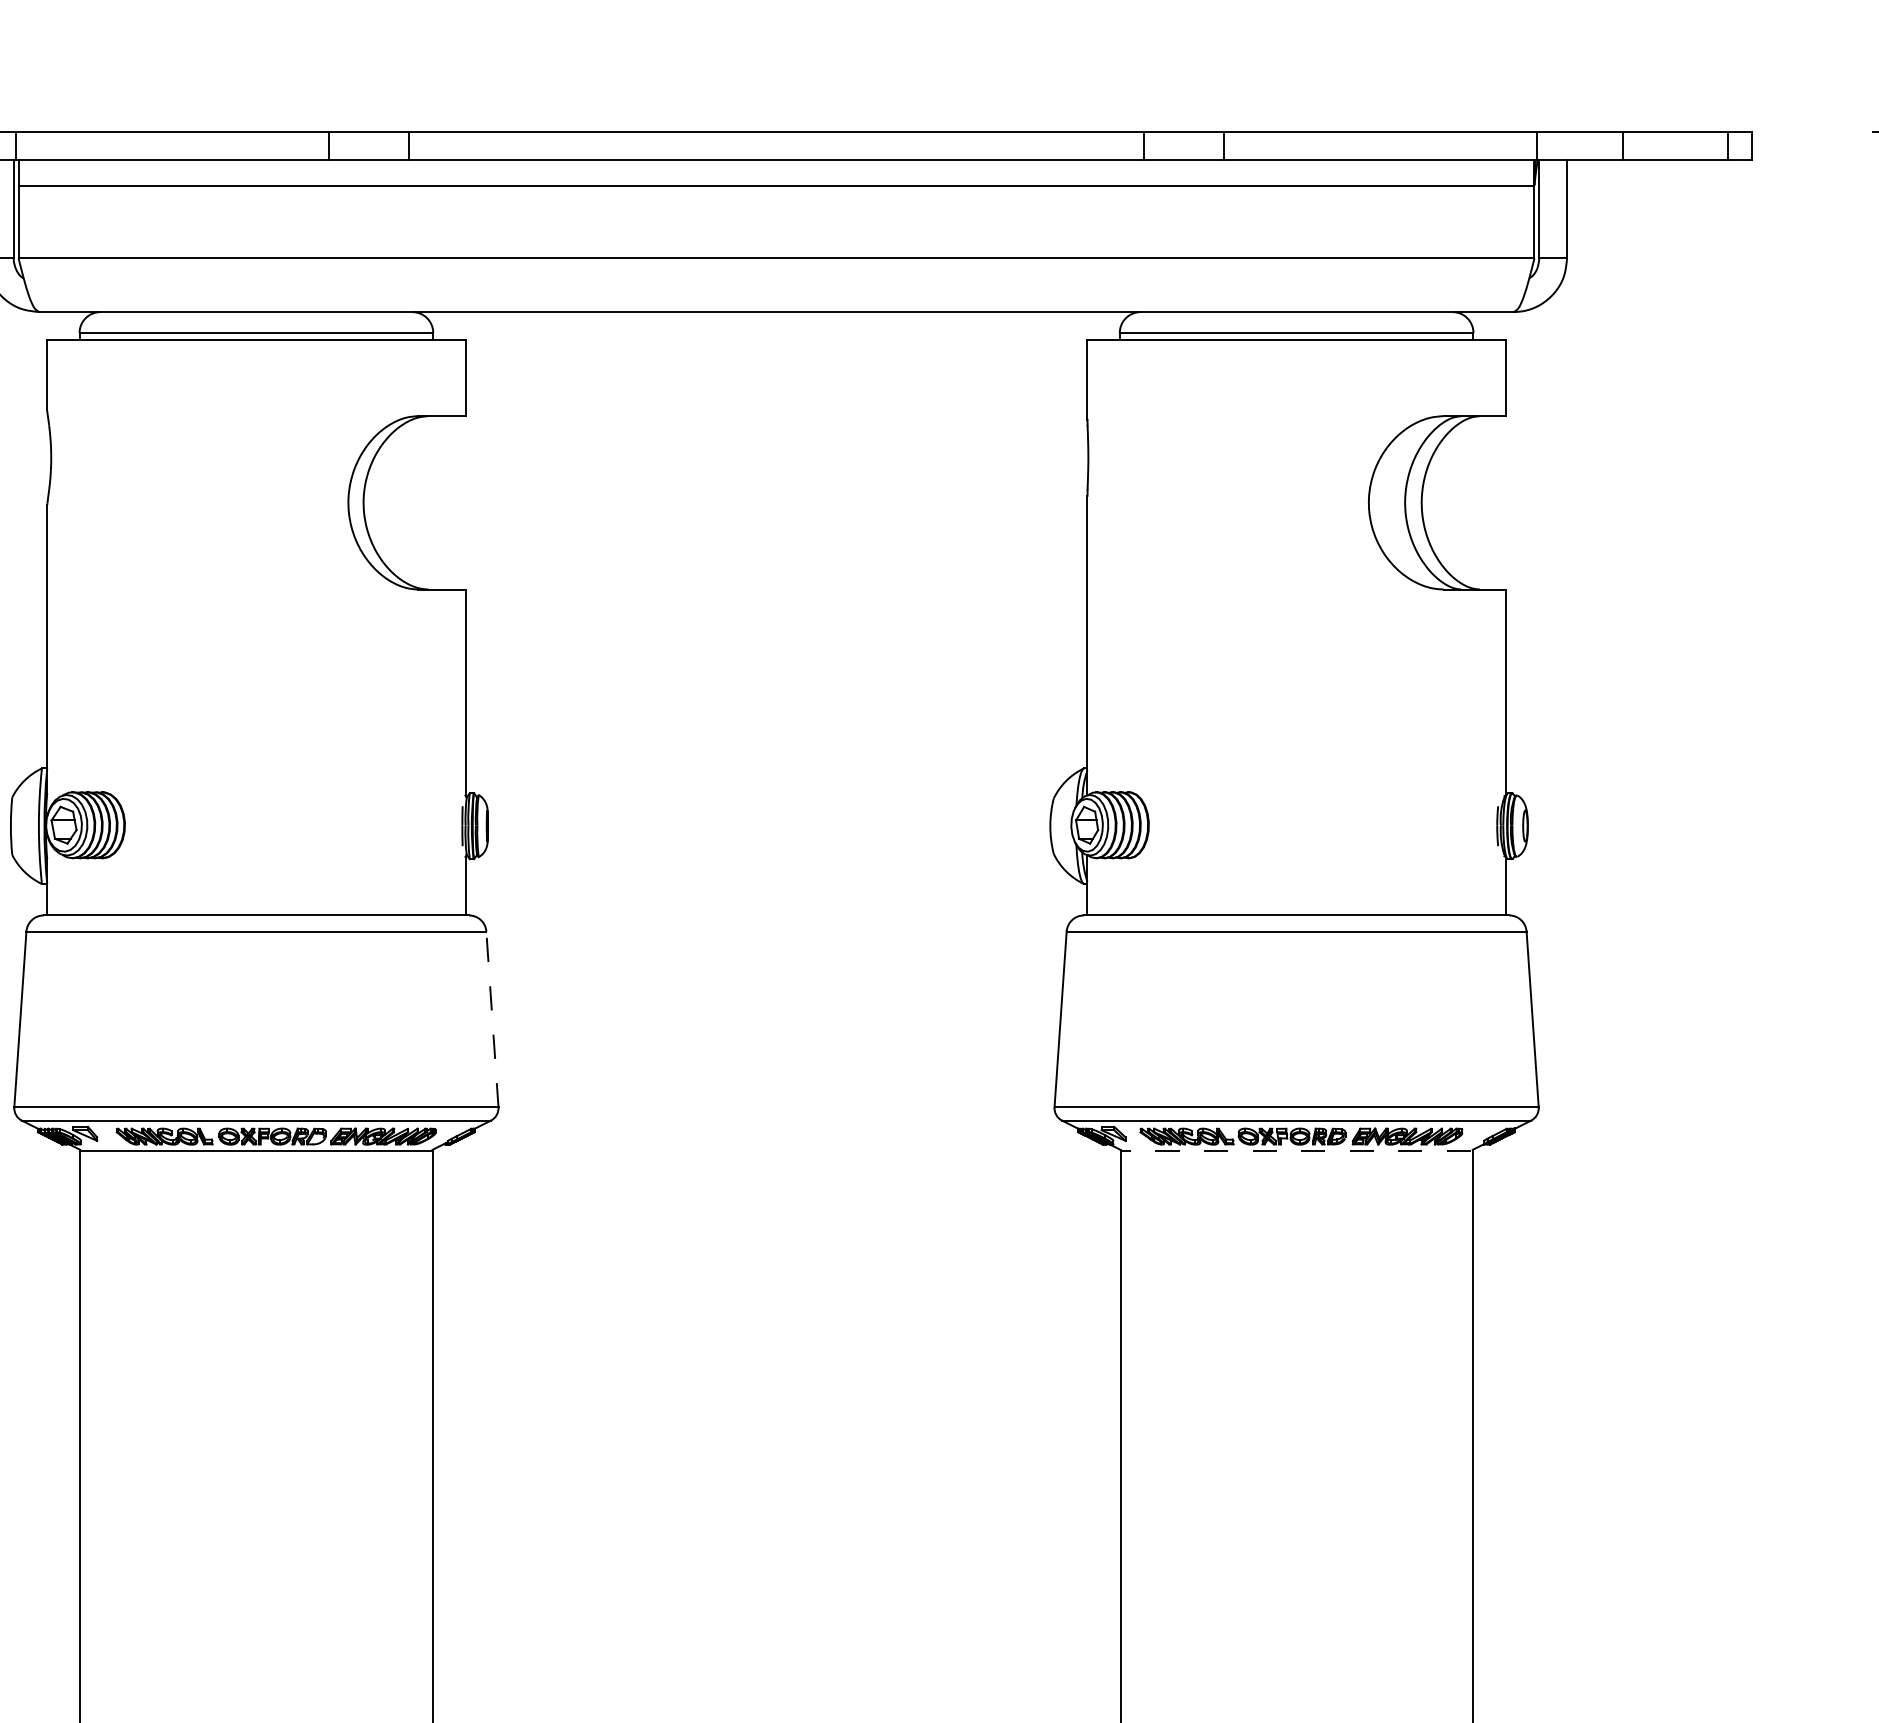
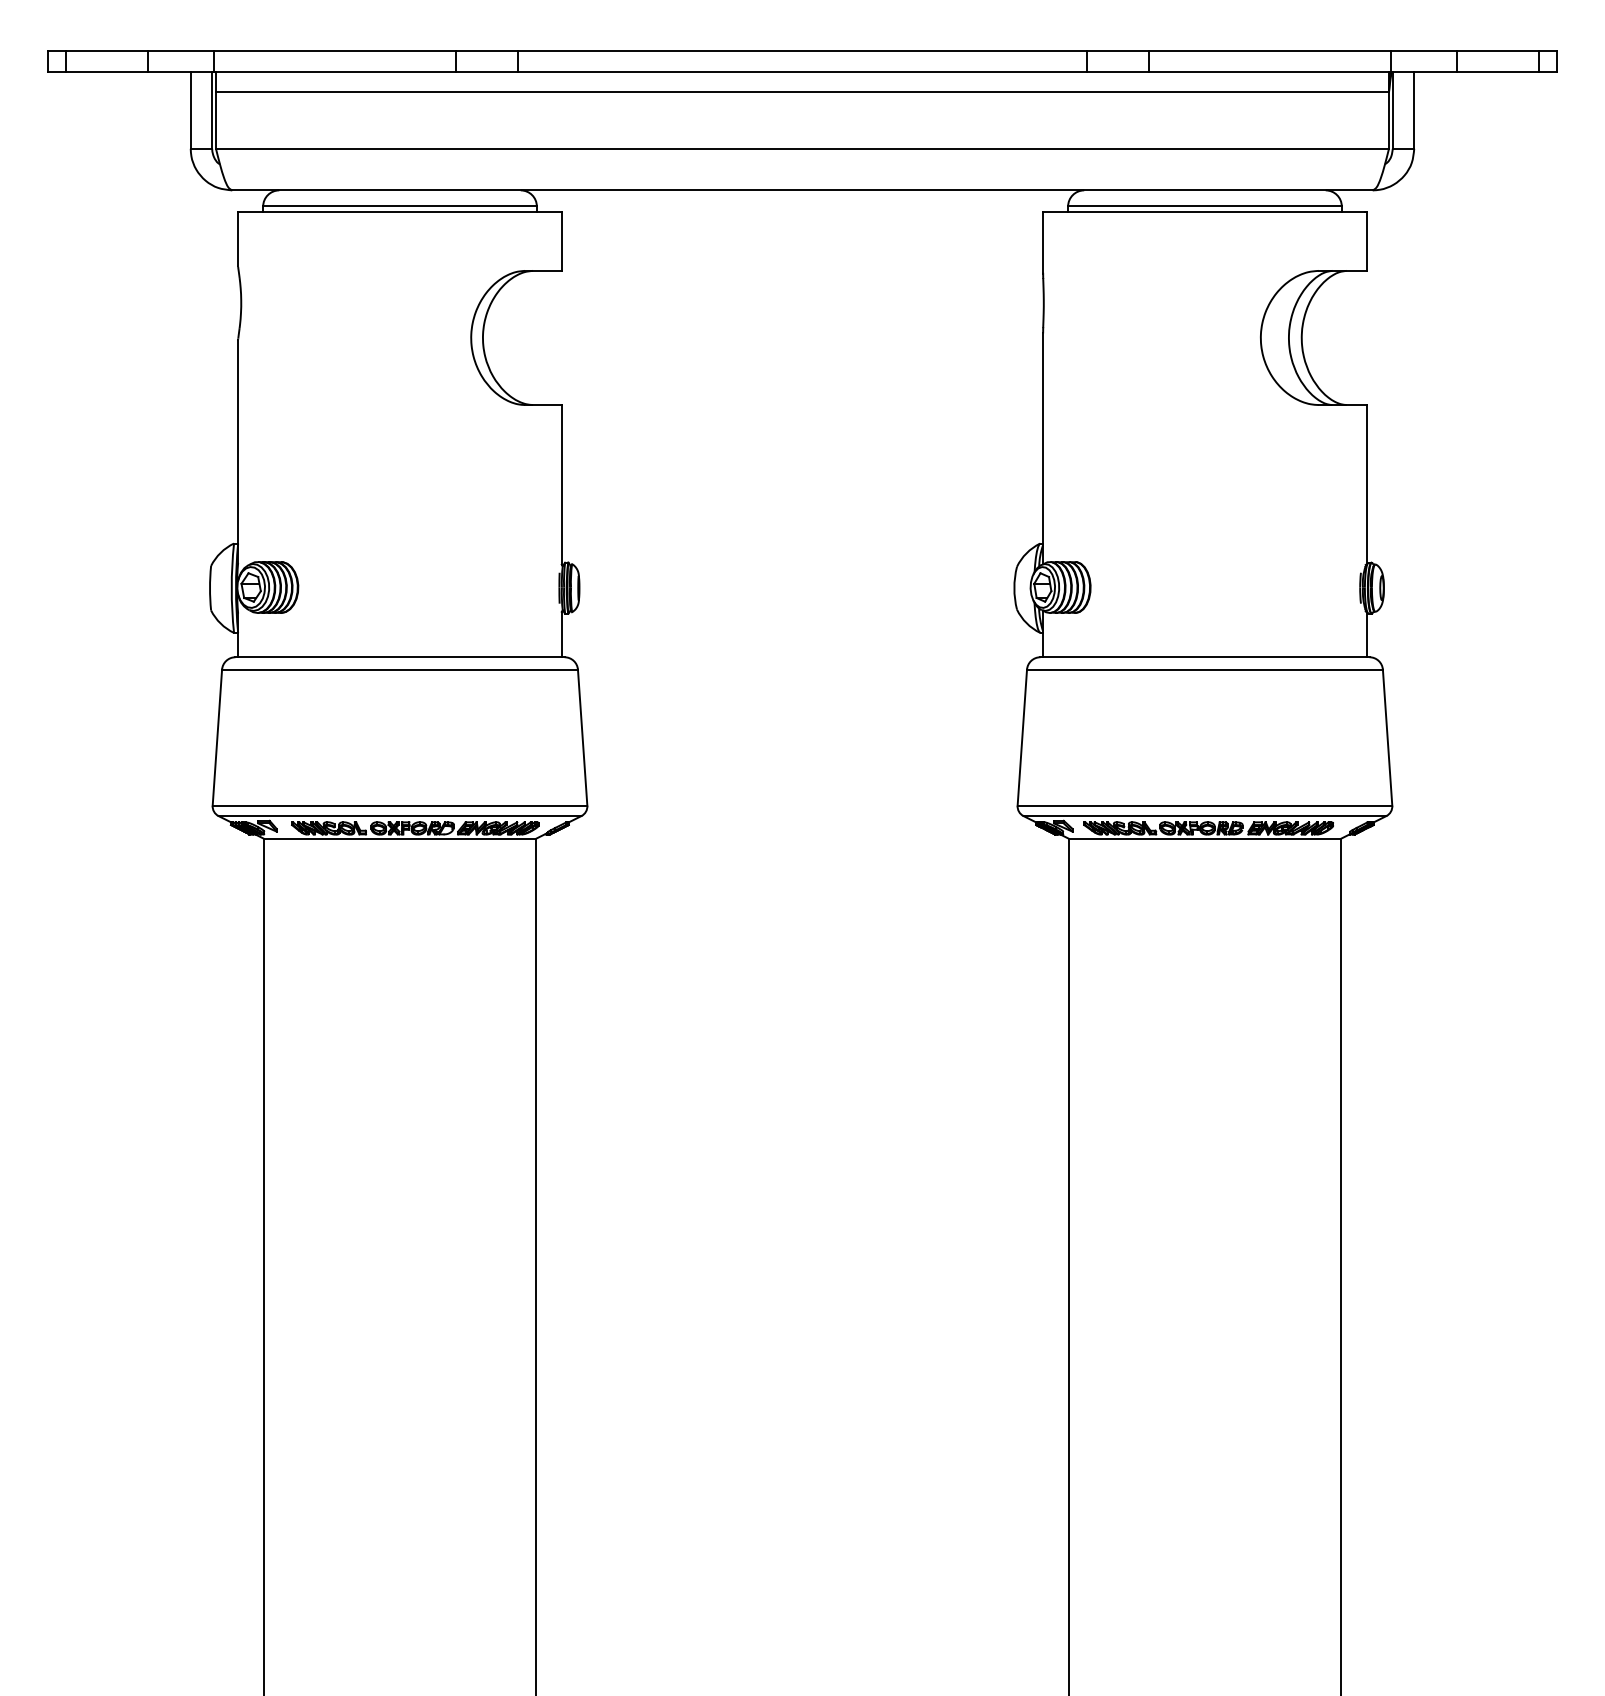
line: (492, 1019) -> (582, 737), dashed -> solid
line: (1296, 1150) -> (1204, 839), dashed -> solid

